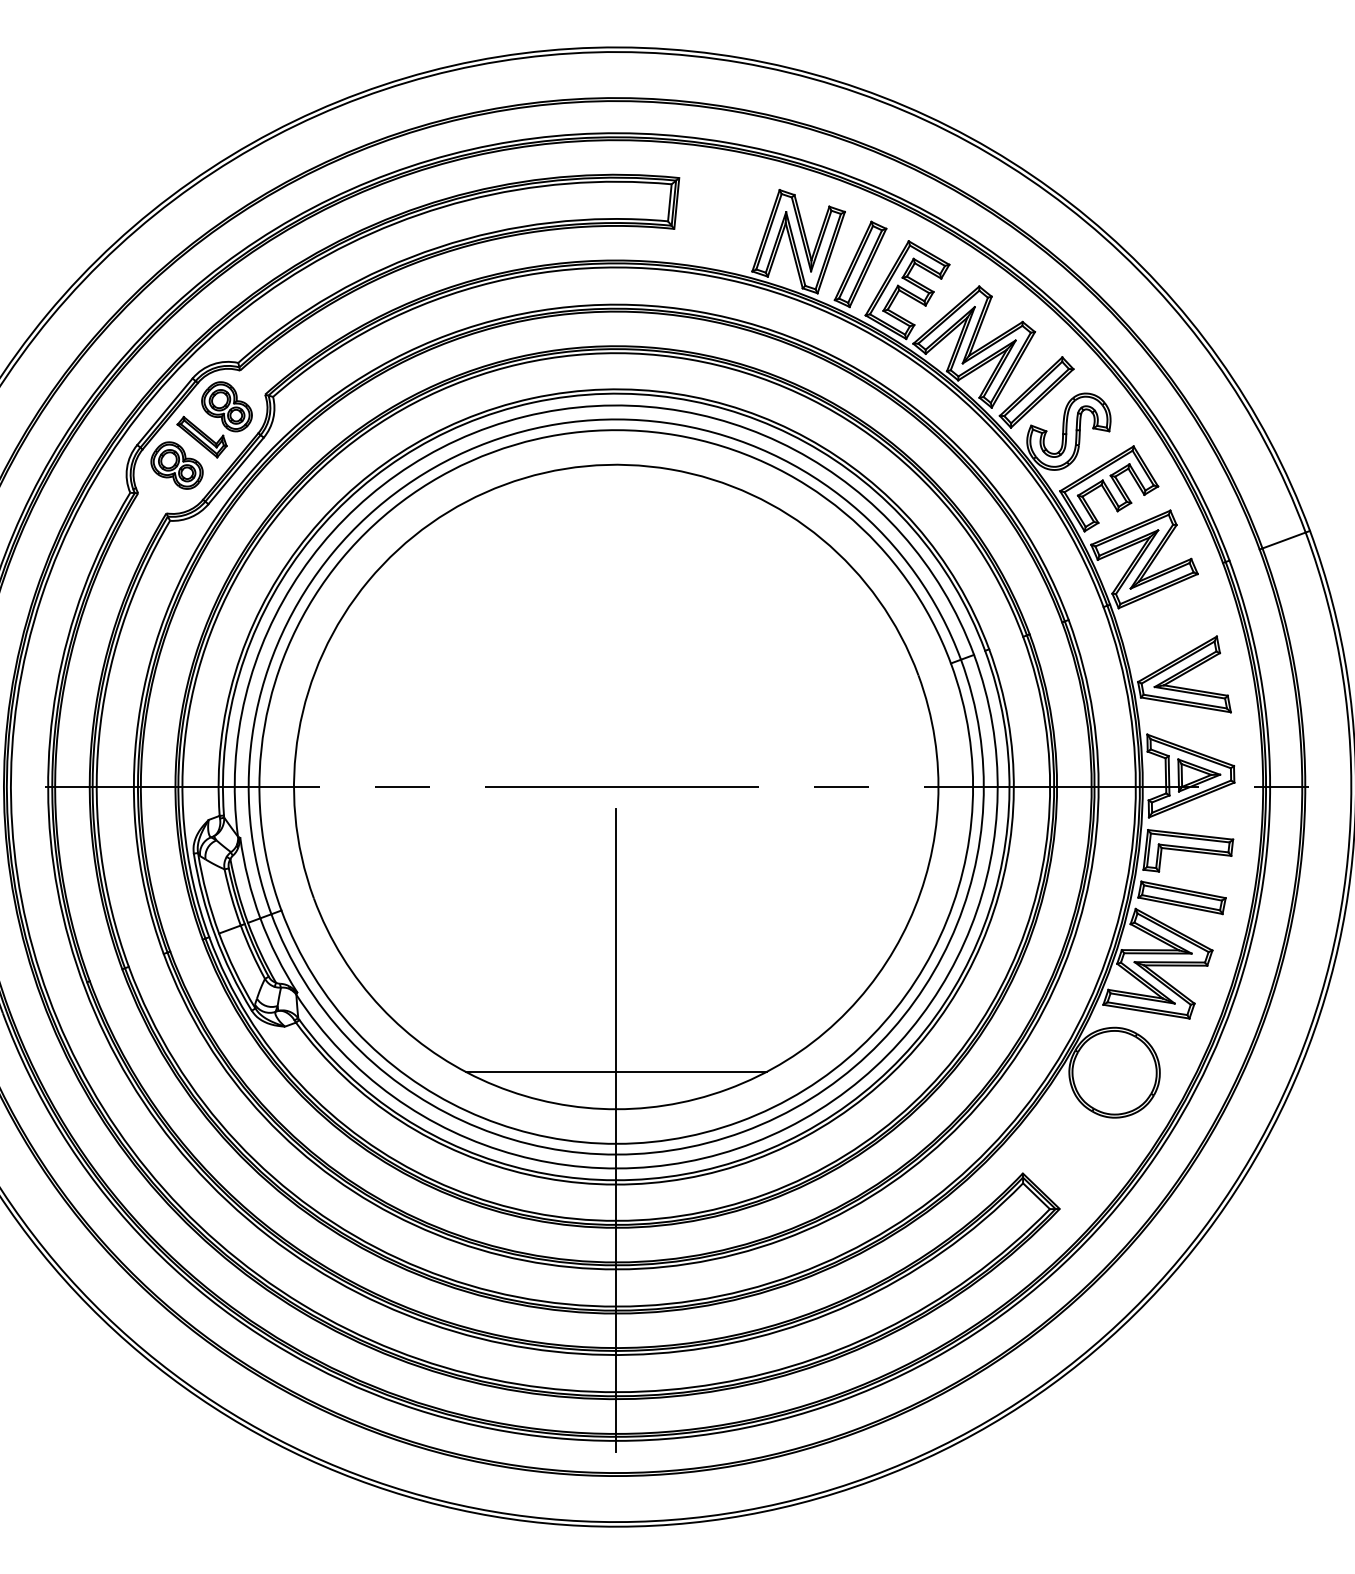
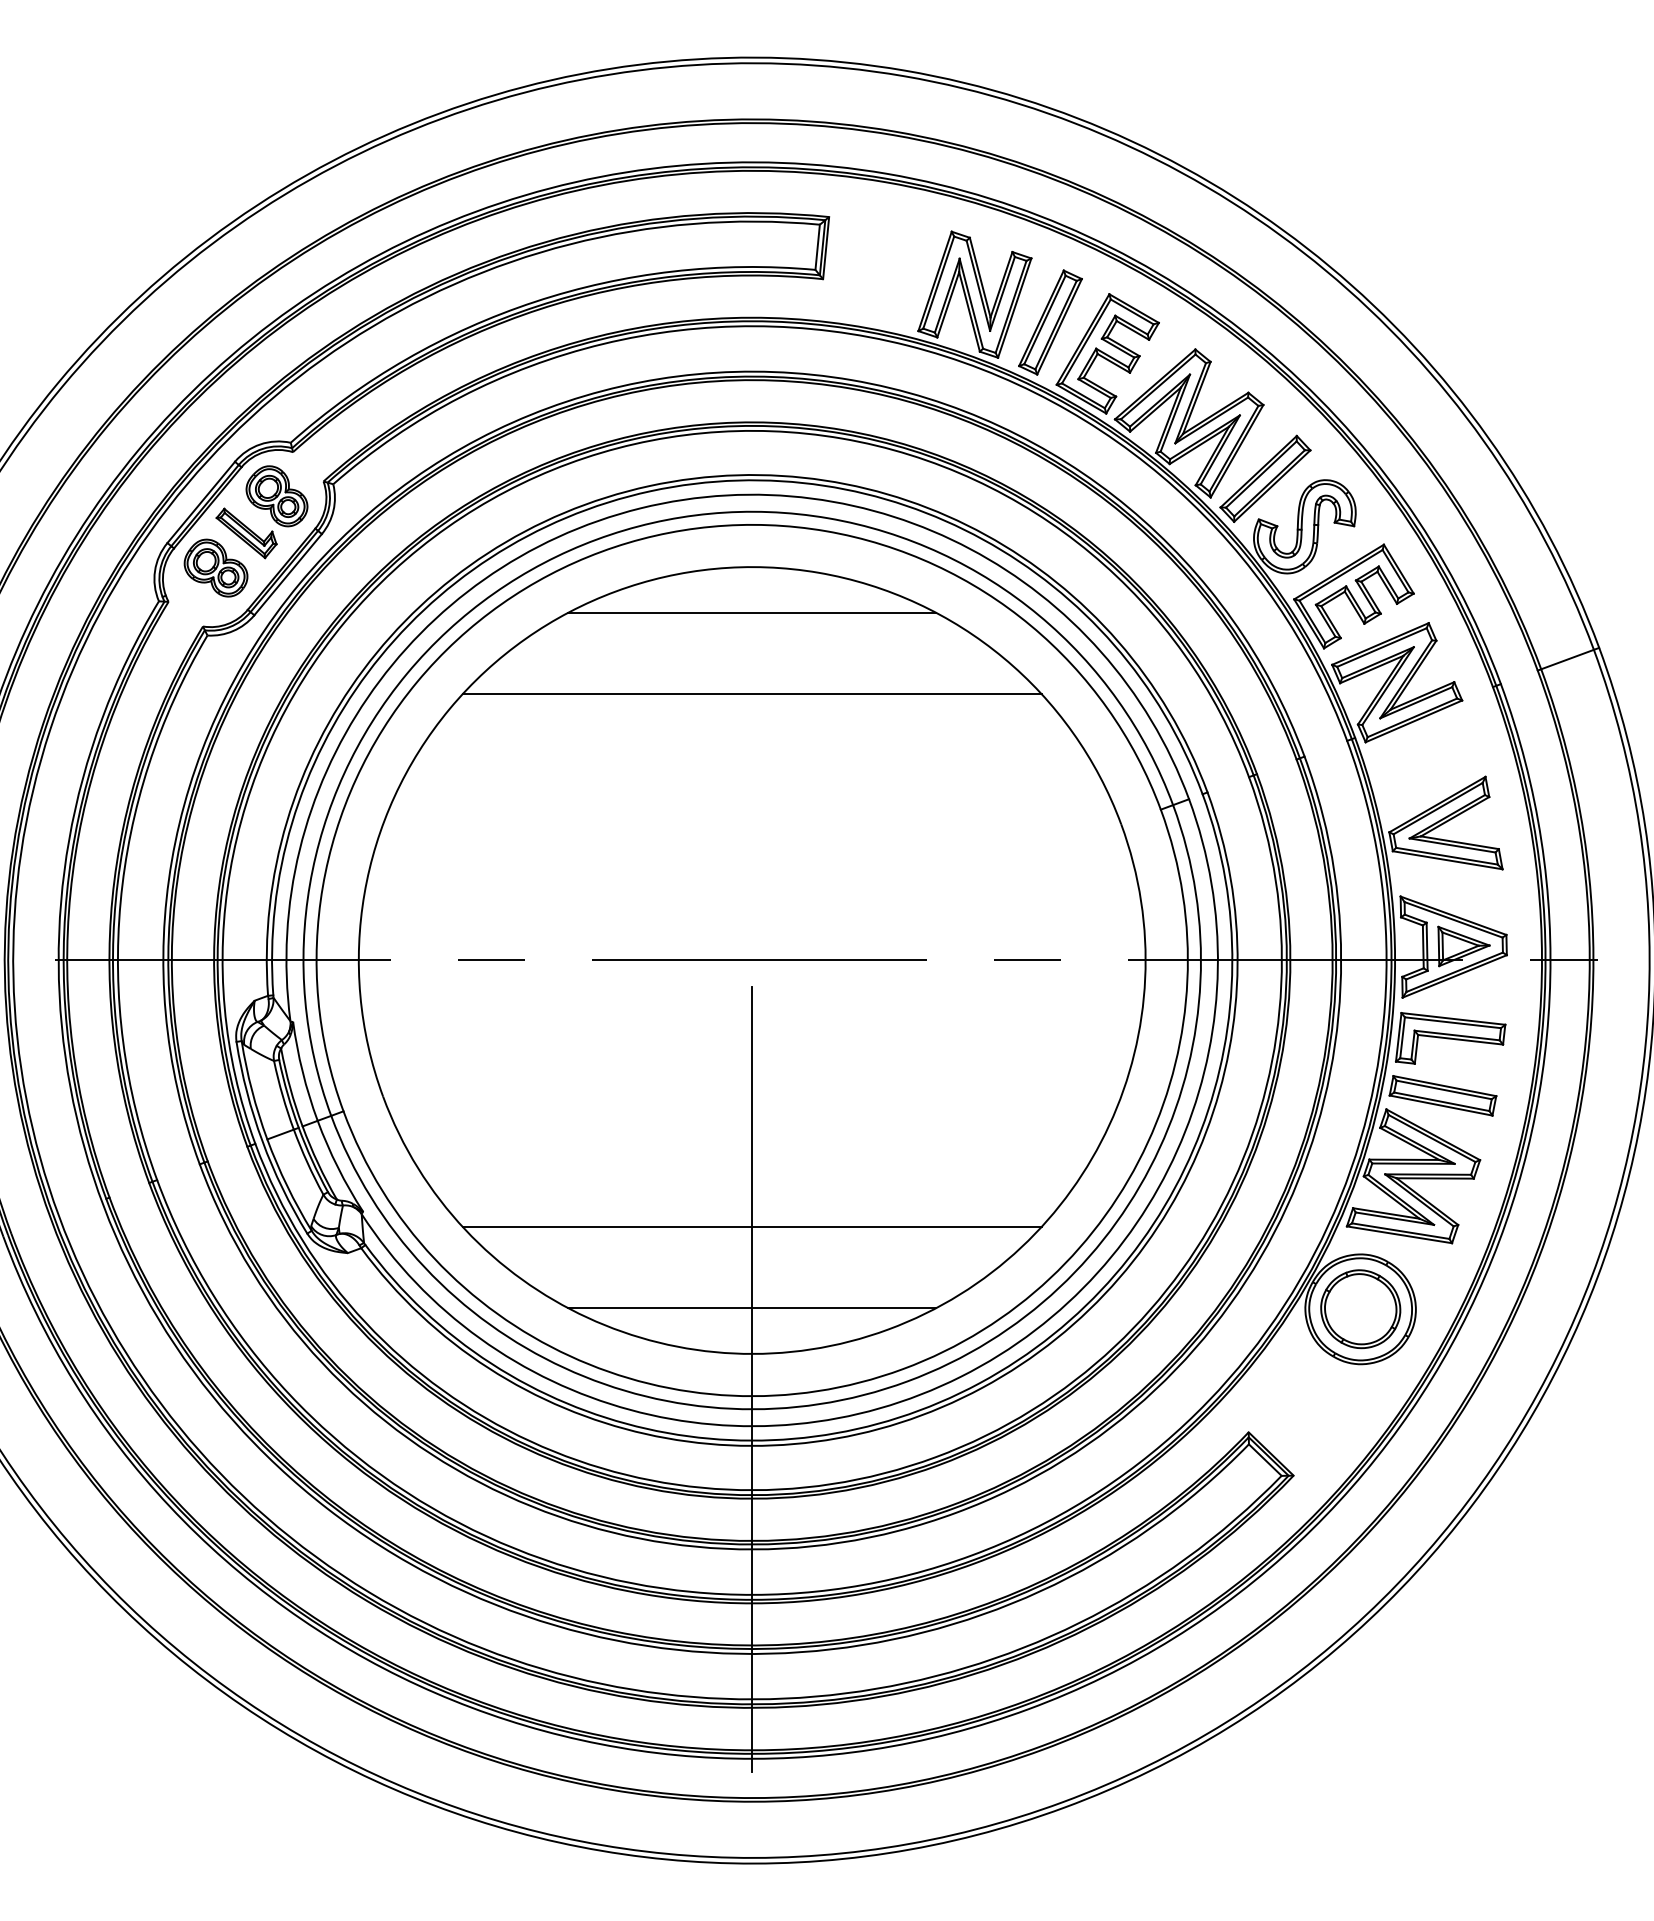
line: (616, 501) -> (752, 612), added
line: (615, 569) -> (751, 694), added
line: (615, 1004) -> (751, 1226), added
part: (1114, 1072) -> (1360, 1309), added

